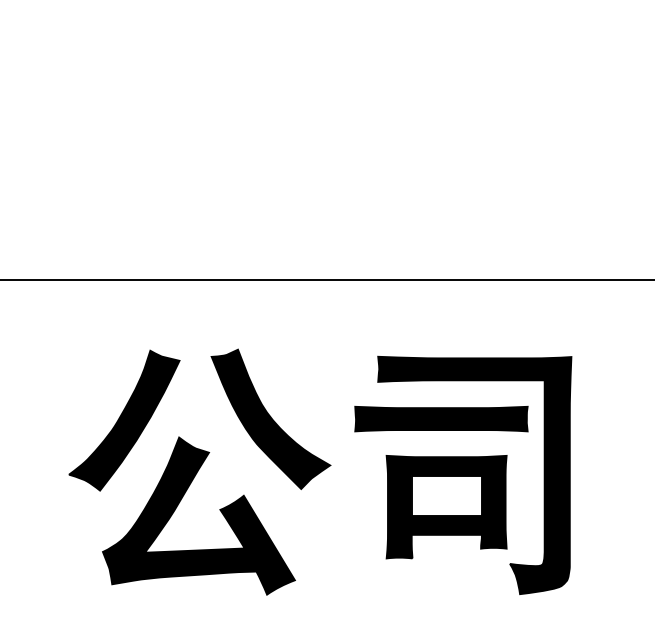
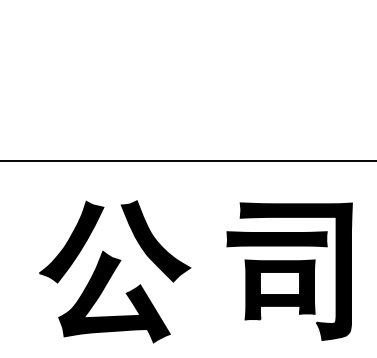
part: (462, 475) -> (289, 271), moved

